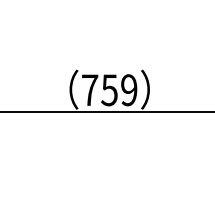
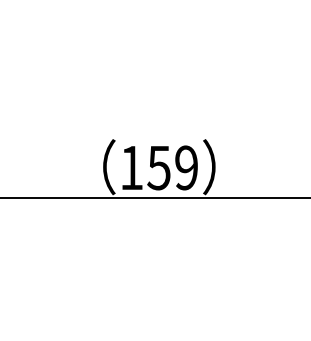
text: (89, 89) -> (131, 167), 759 -> 159

